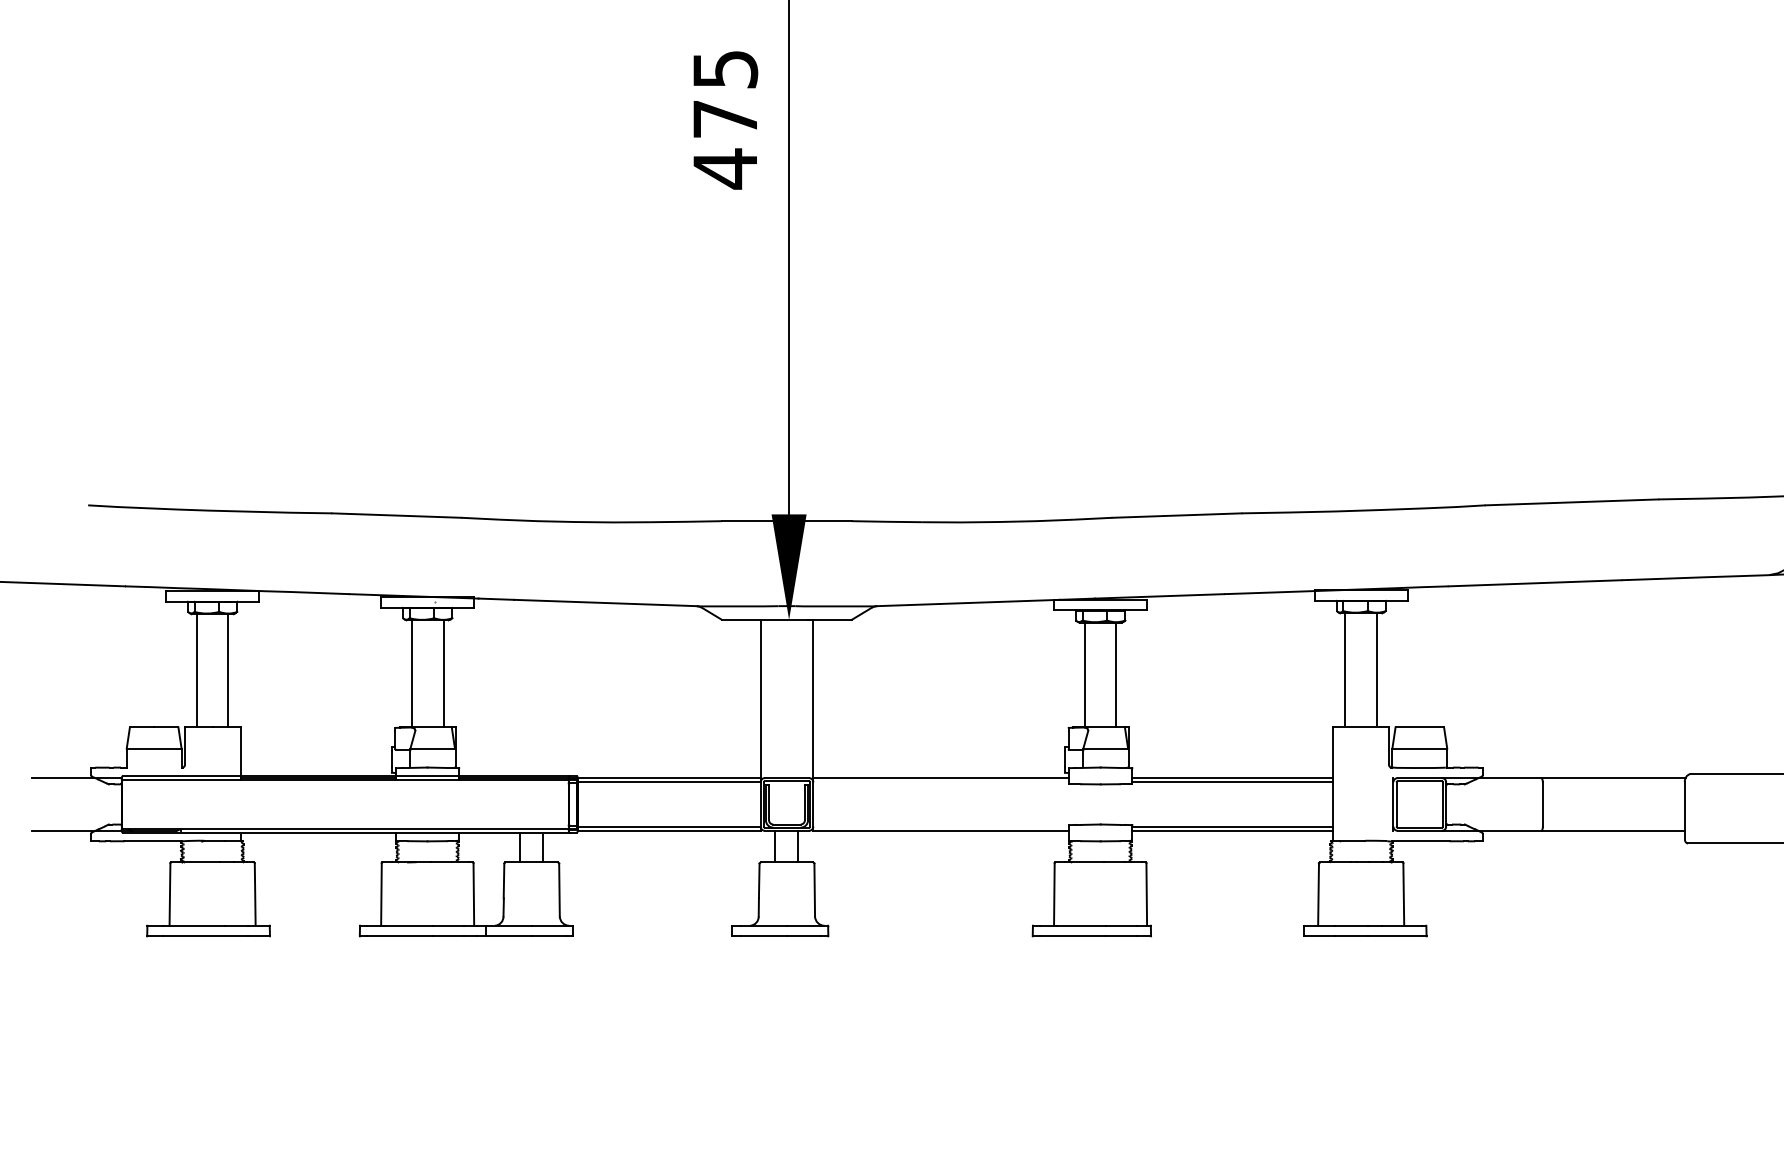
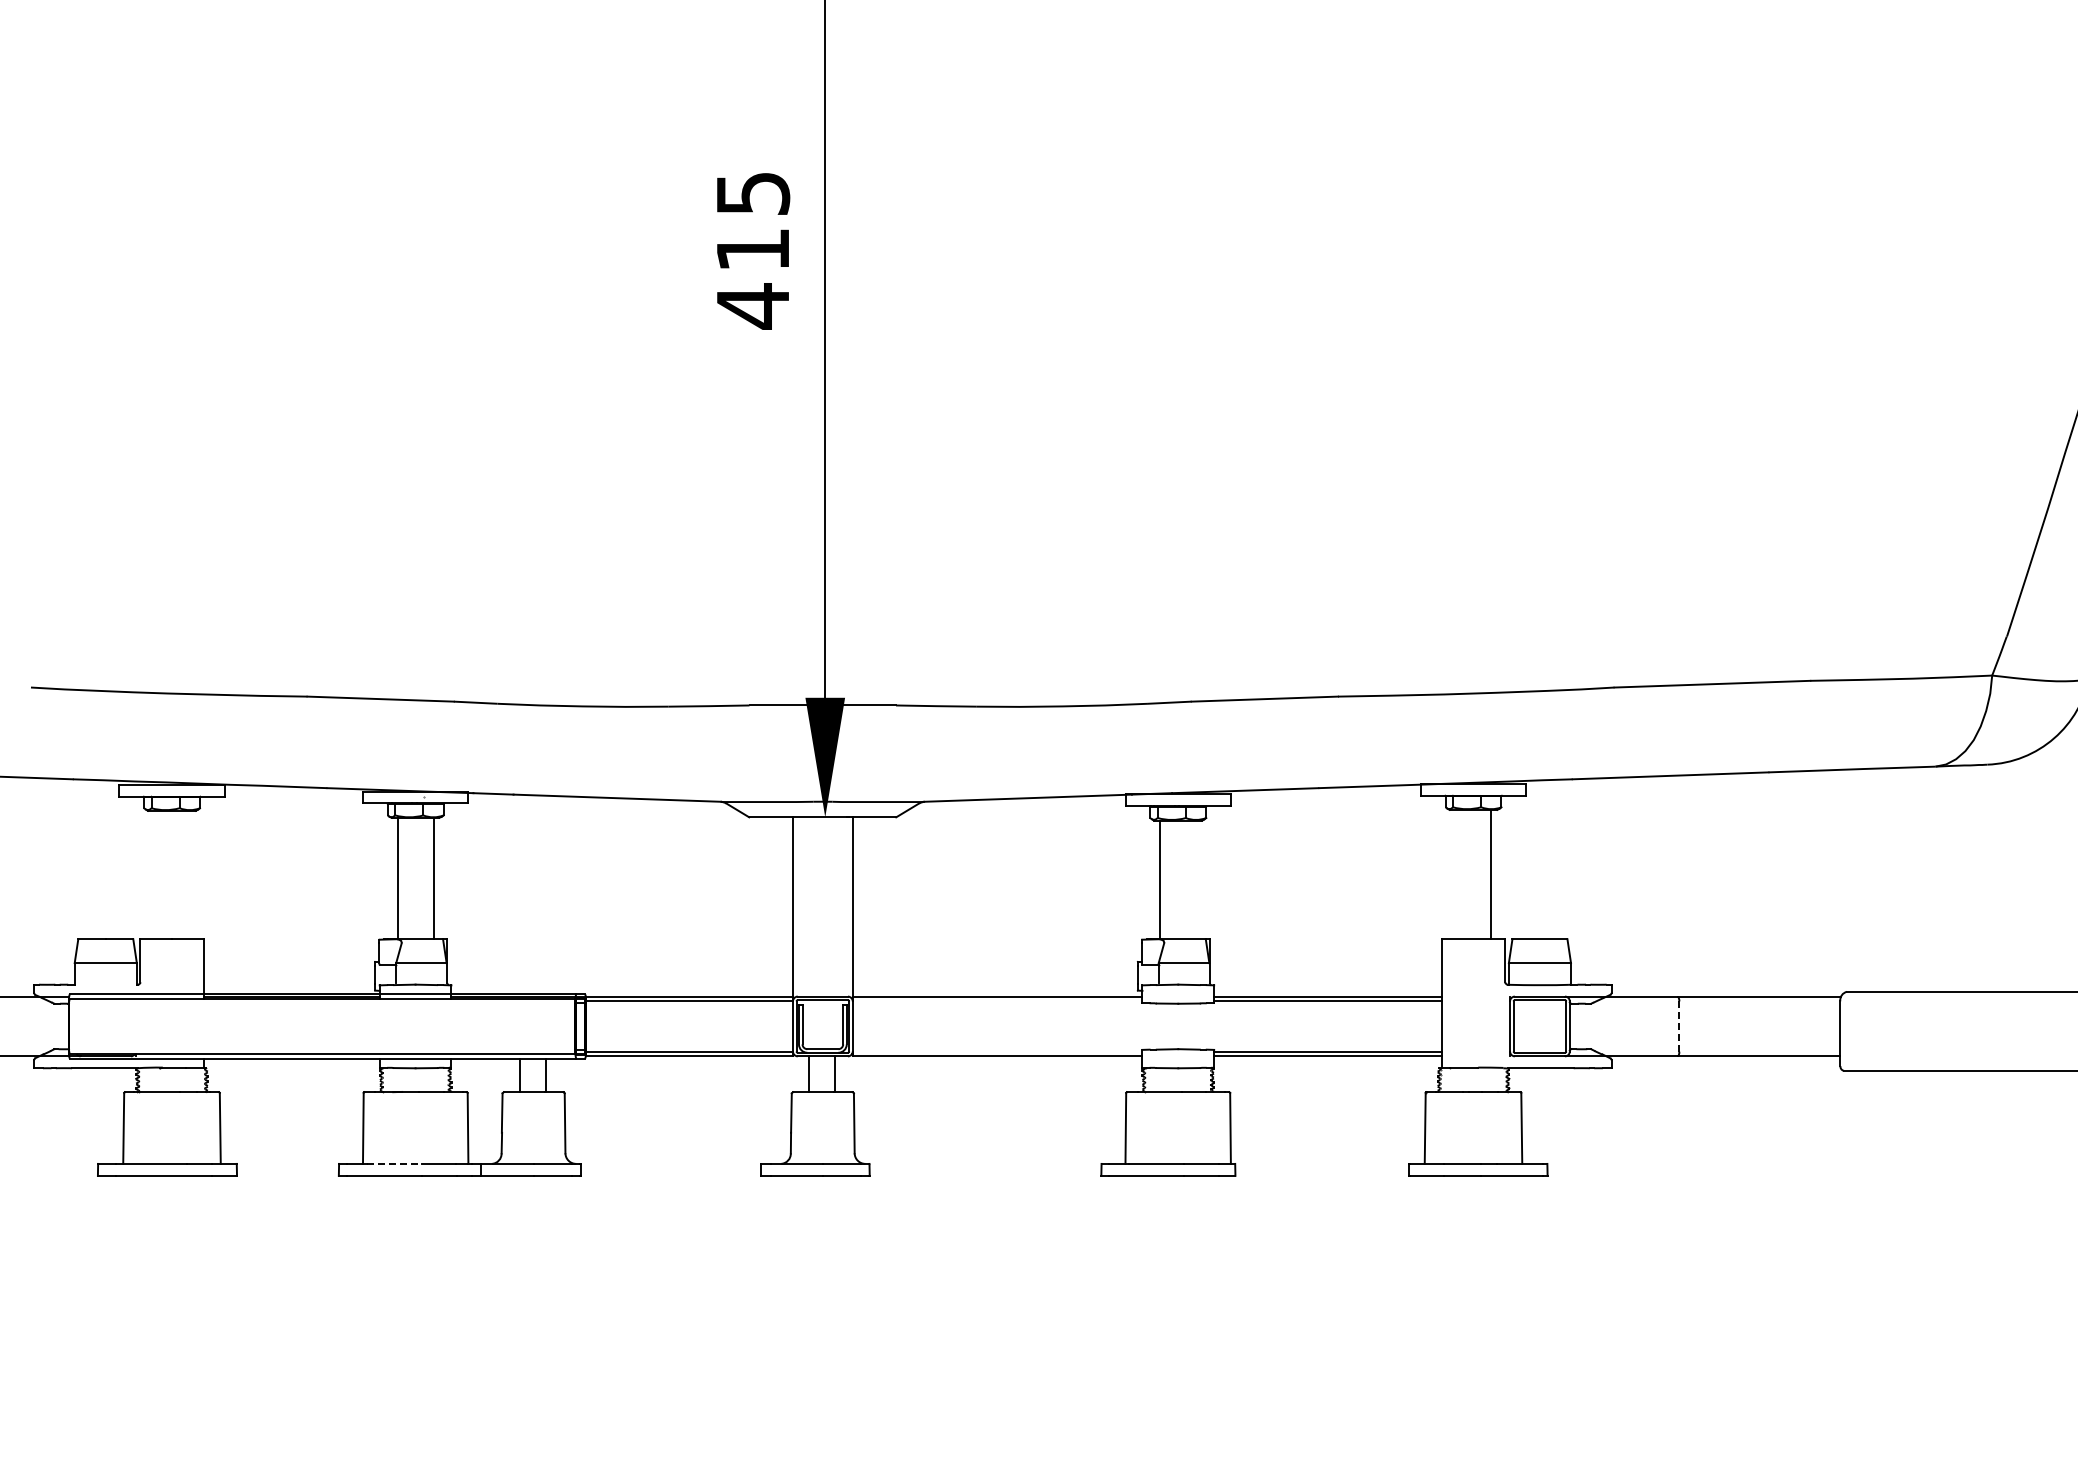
text: (724, 118) -> (752, 249), 475 -> 415
line: (197, 670) -> (154, 874), removed
line: (228, 670) -> (189, 874), removed
line: (1345, 670) -> (1455, 874), removed
line: (1116, 674) -> (1196, 879), removed
line: (1542, 803) -> (1679, 1025), solid -> dashed
line: (408, 925) -> (394, 1163), solid -> dashed

